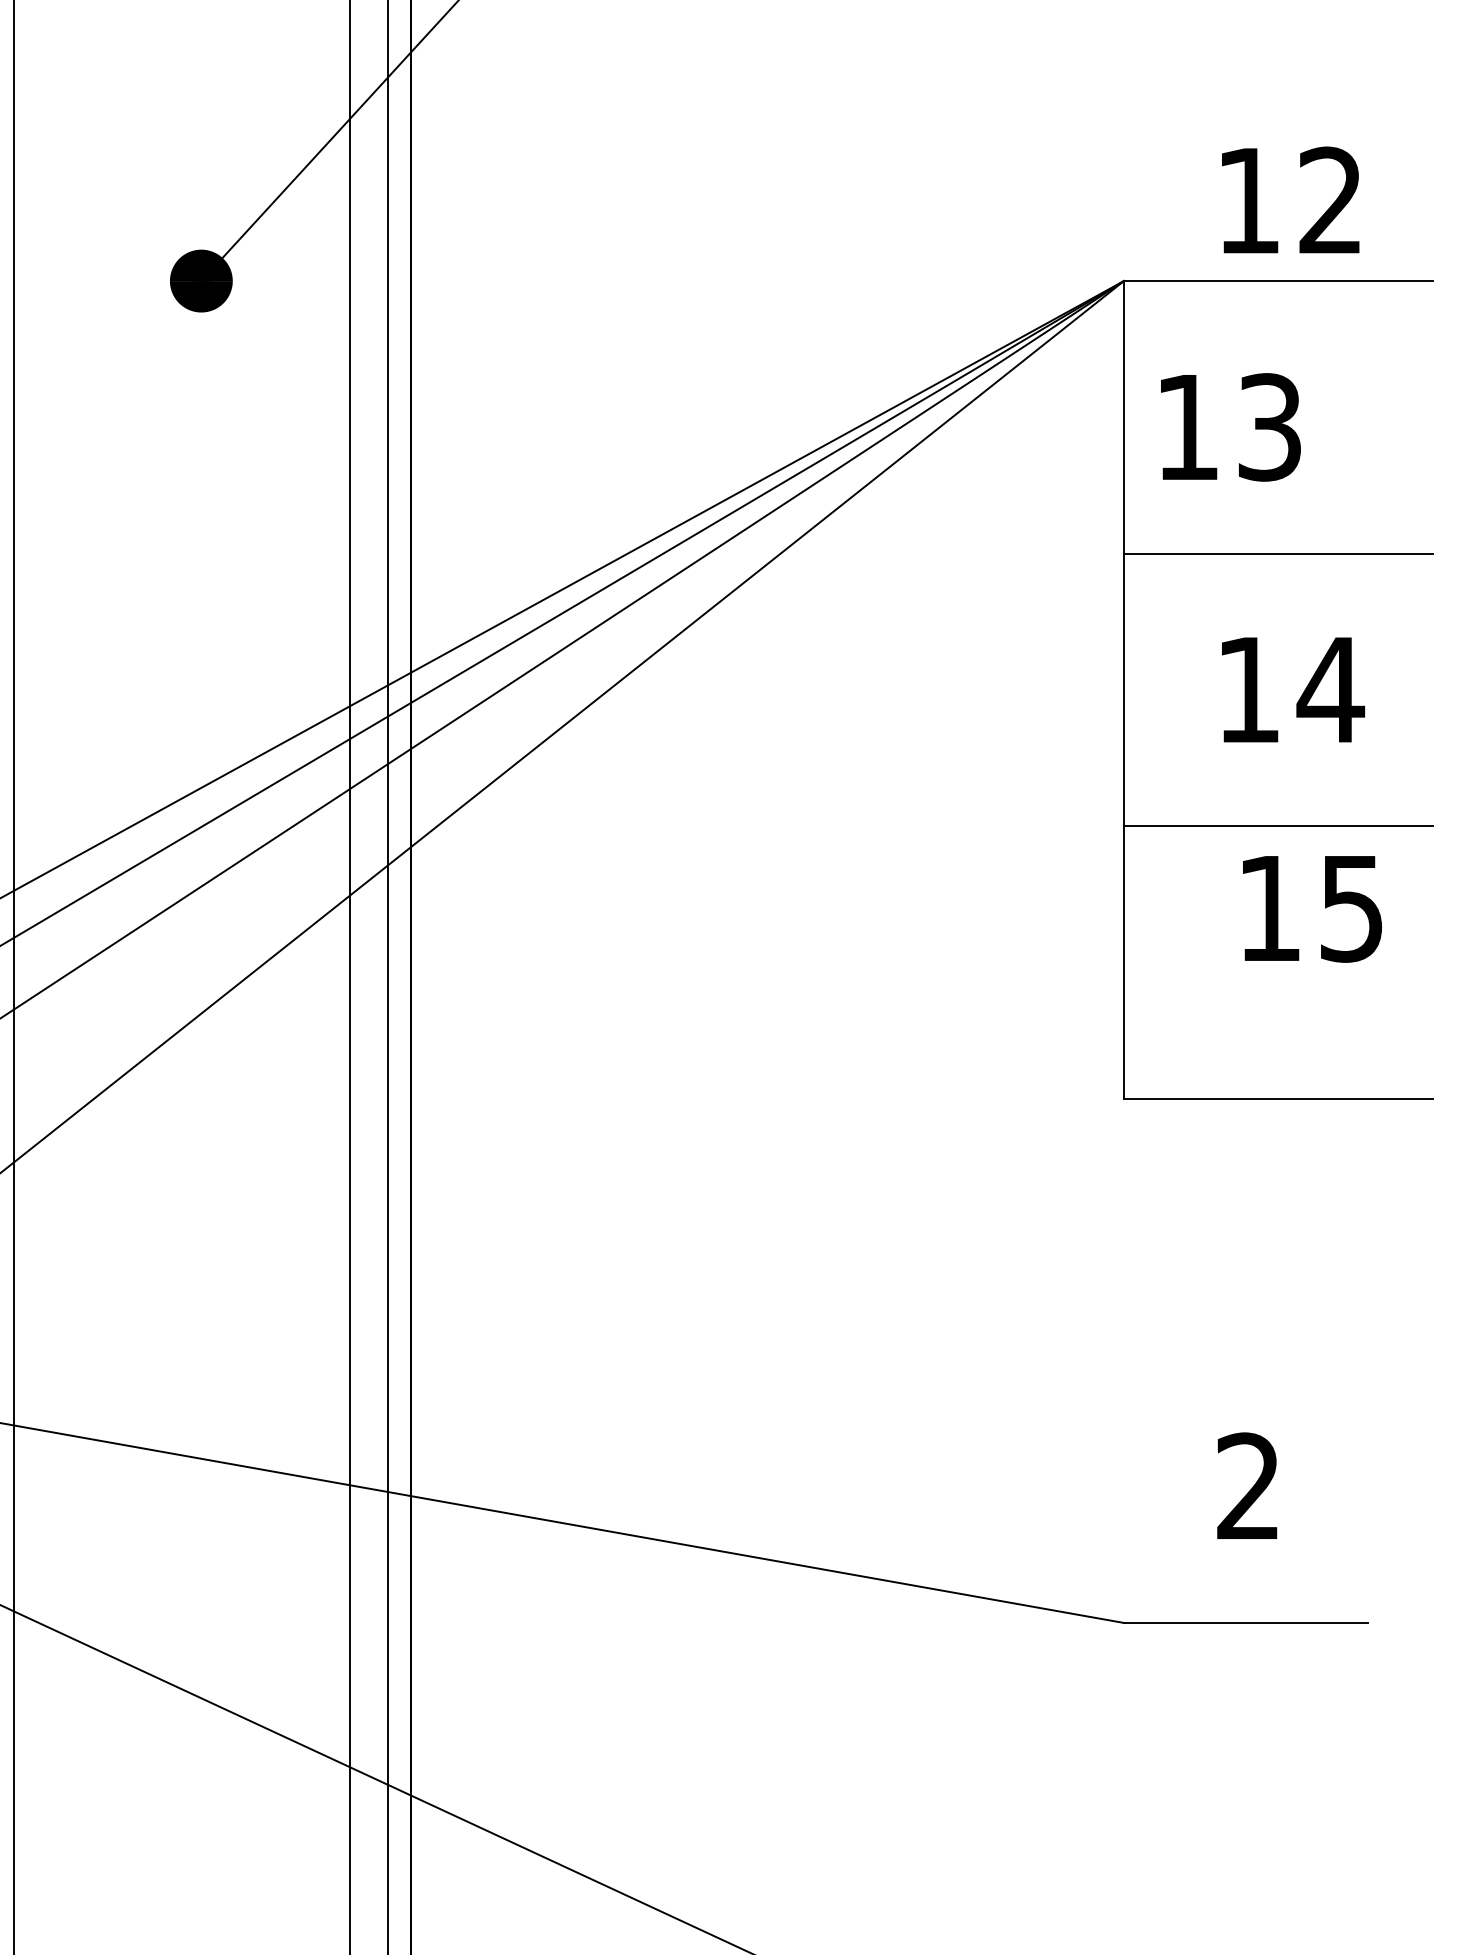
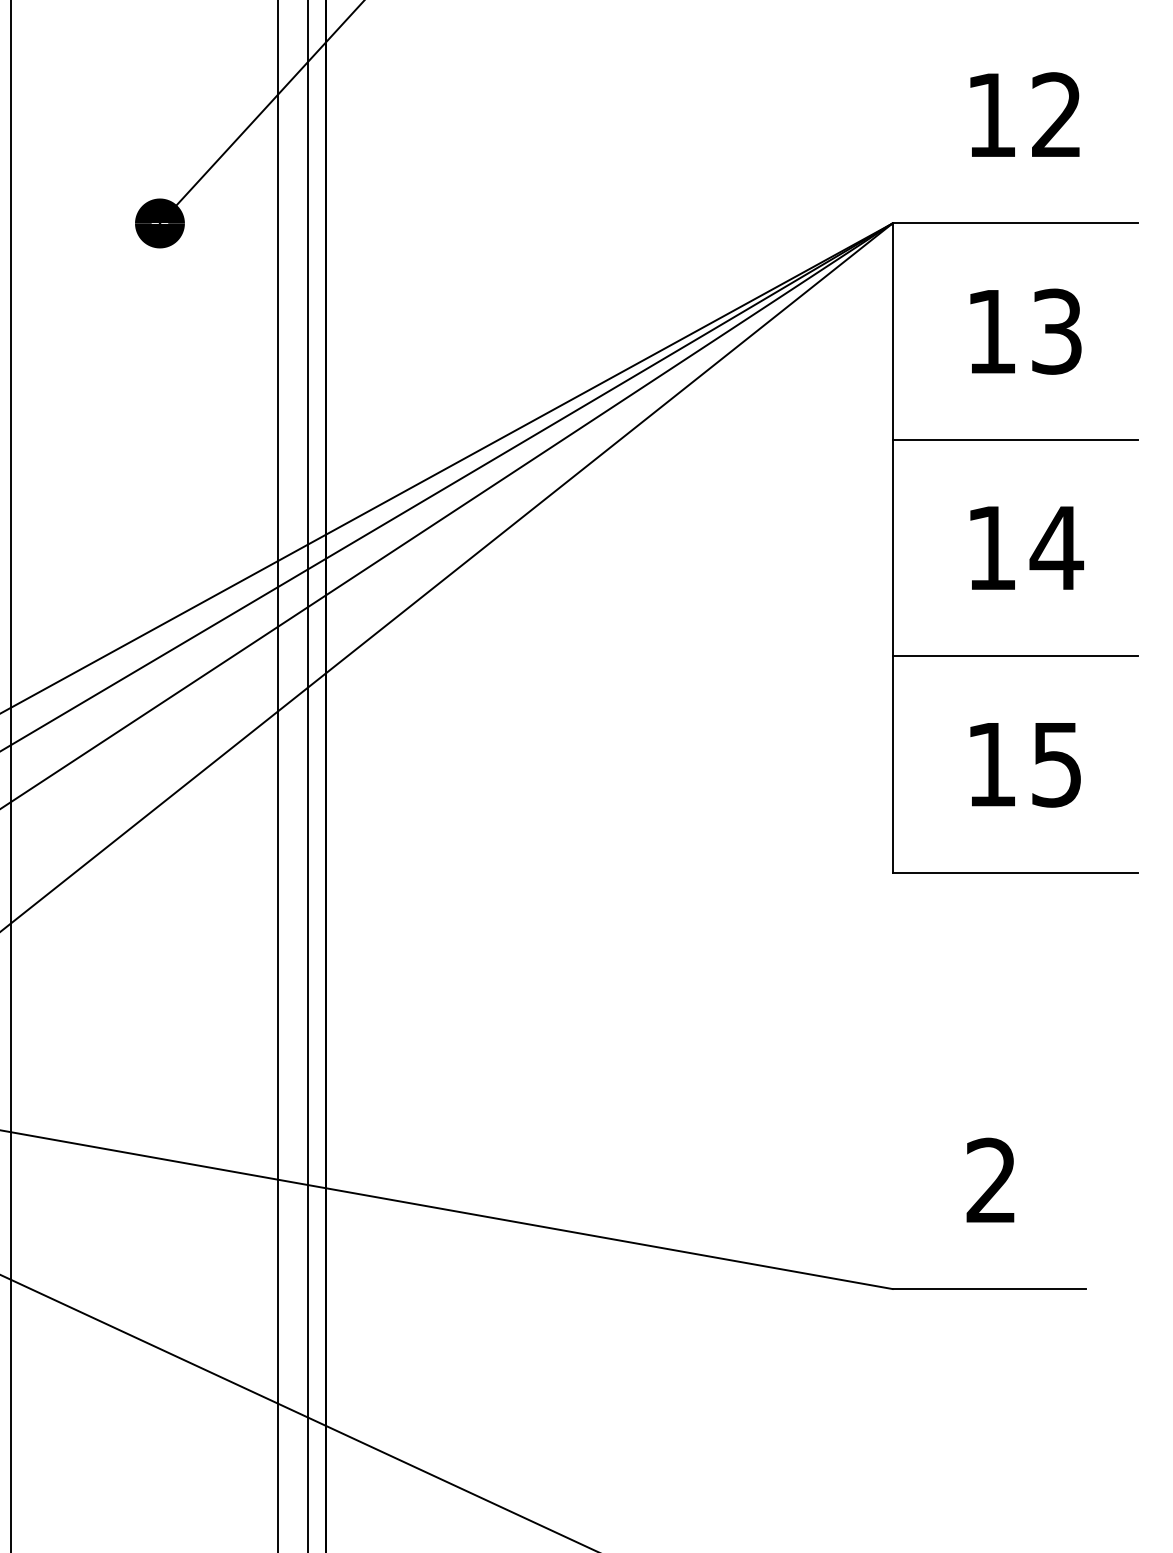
text: (1290, 199) -> (1024, 114), moved
text: (1230, 427) -> (1025, 331), moved
text: (1312, 909) -> (1025, 765), moved

